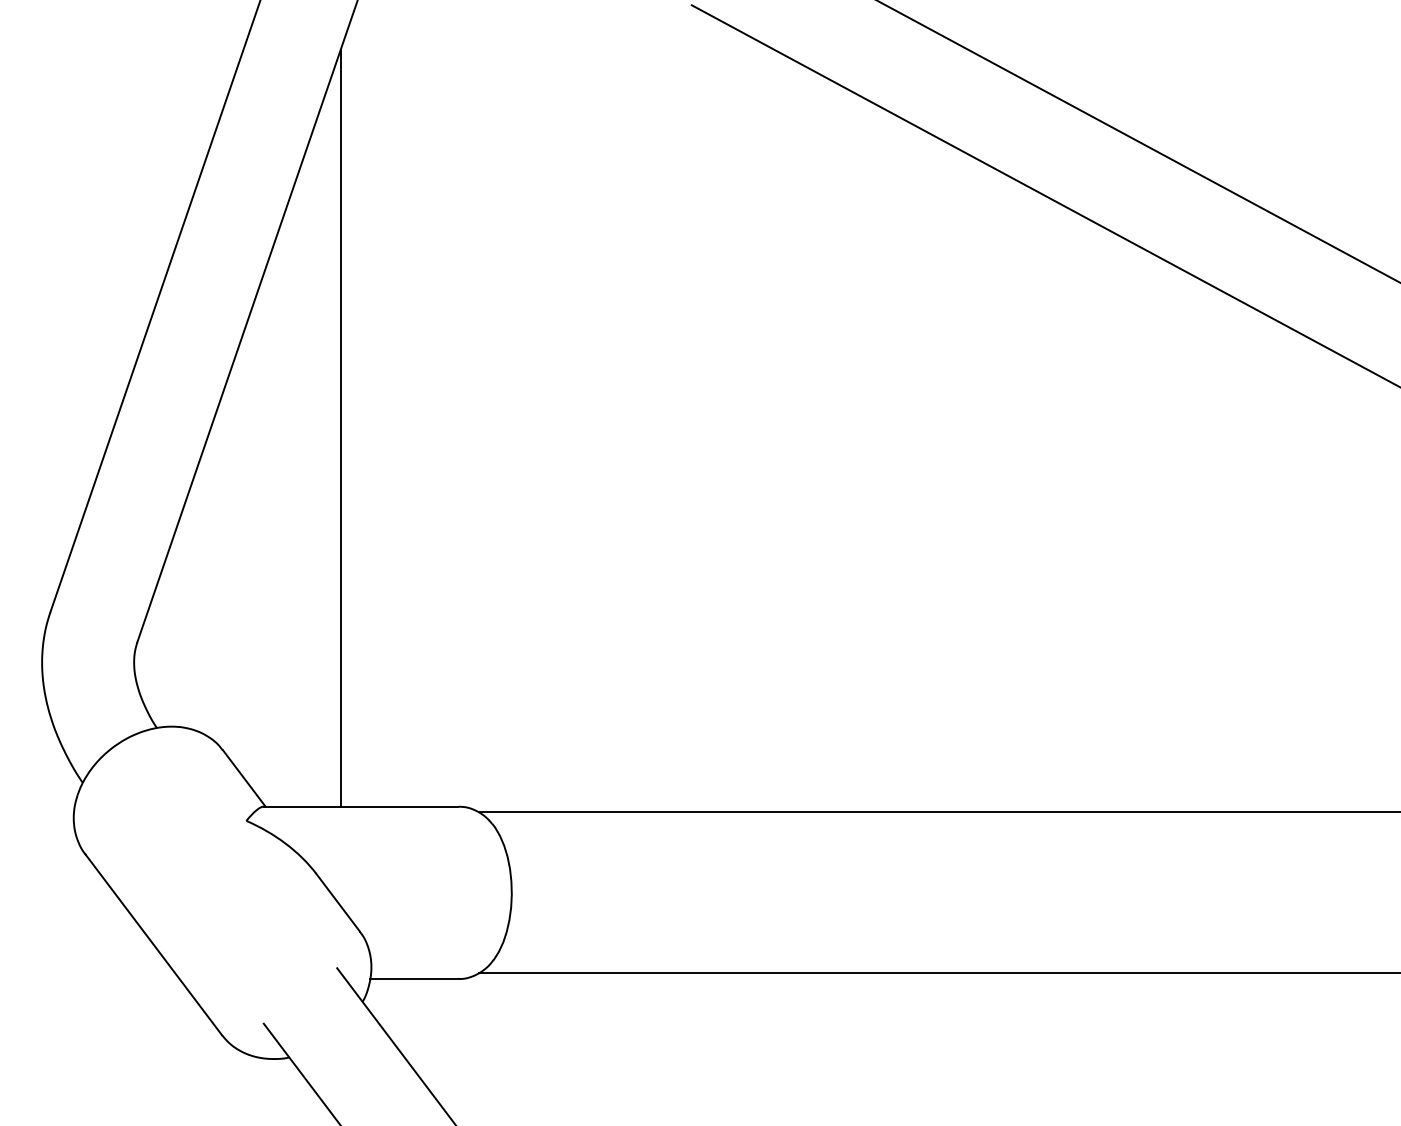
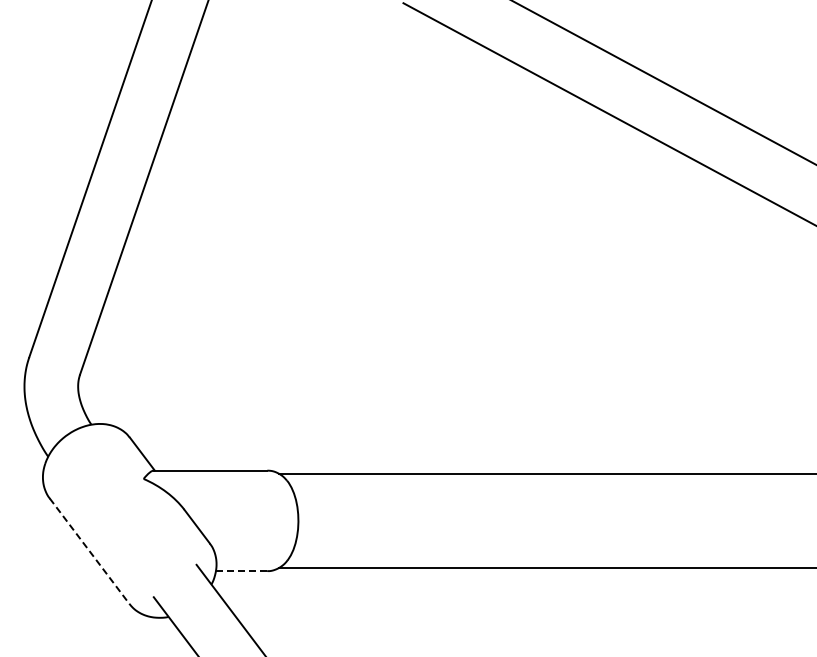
line: (340, 427) -> (198, 249), removed
line: (153, 945) -> (89, 551), solid -> dashed
line: (414, 979) -> (241, 571), solid -> dashed

